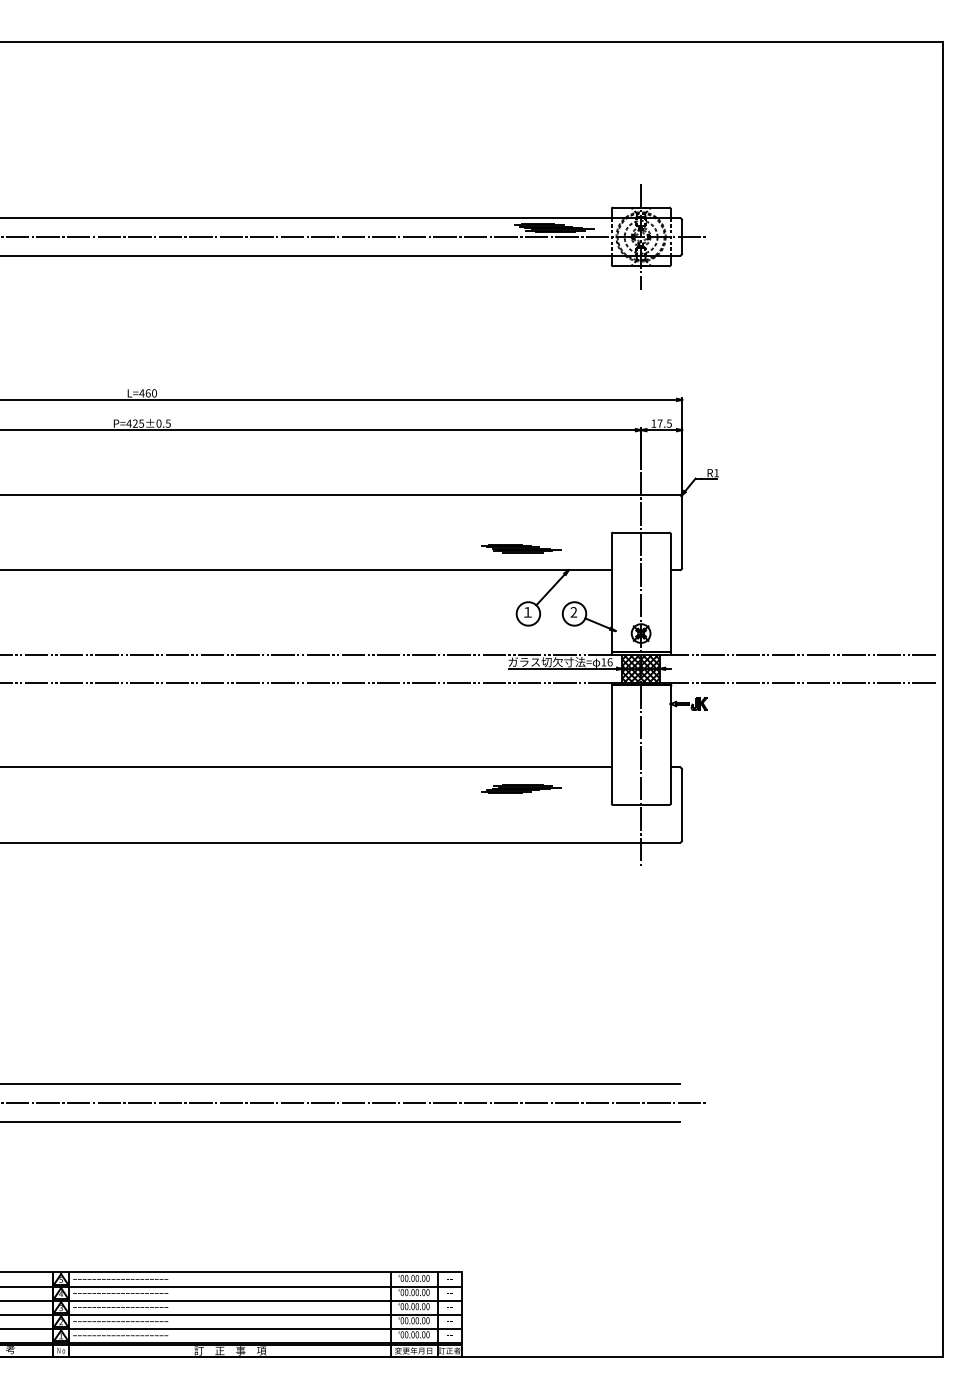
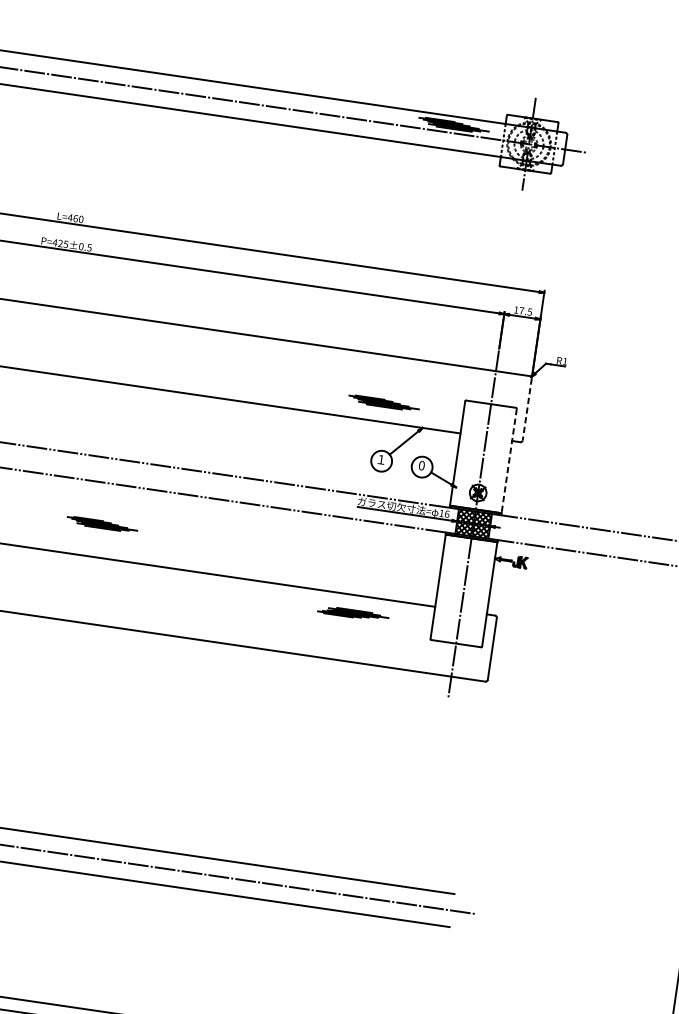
line: (682, 533) -> (527, 410), solid -> dashed
line: (670, 593) -> (509, 461), solid -> dashed
text: (573, 612) -> (421, 465), 2 -> 0
part: (227, 729) -> (102, 524), added

